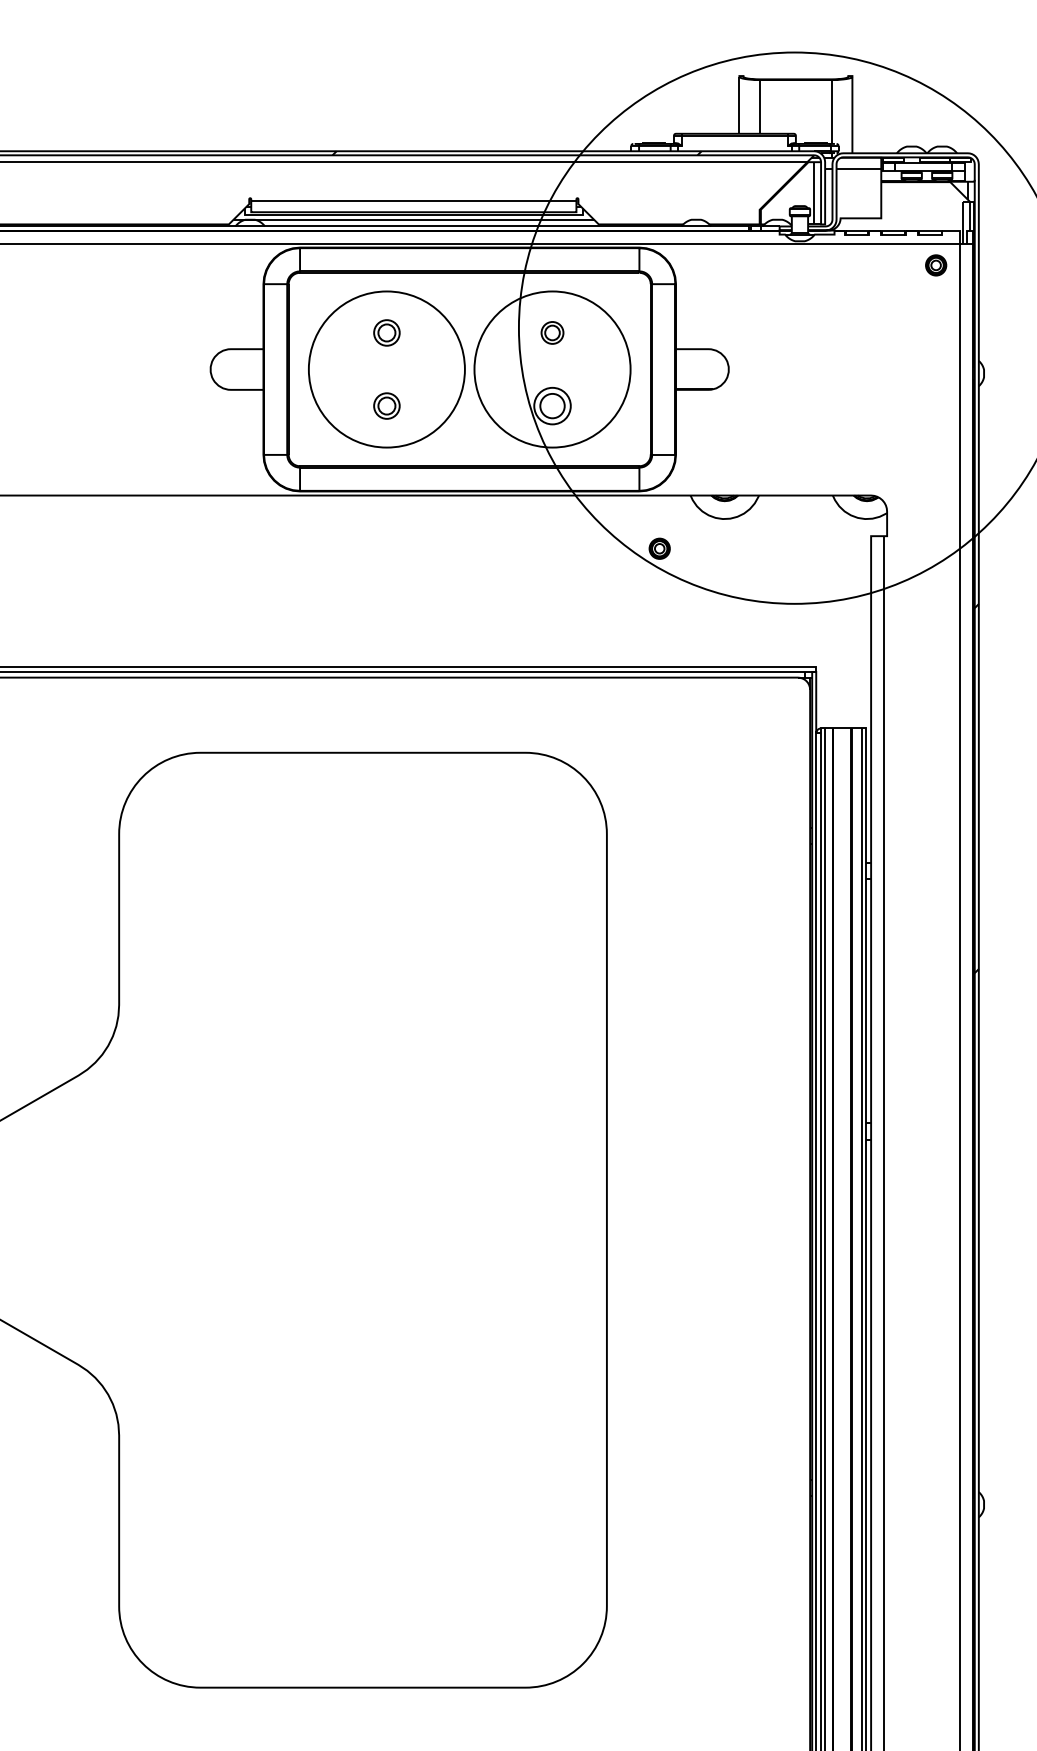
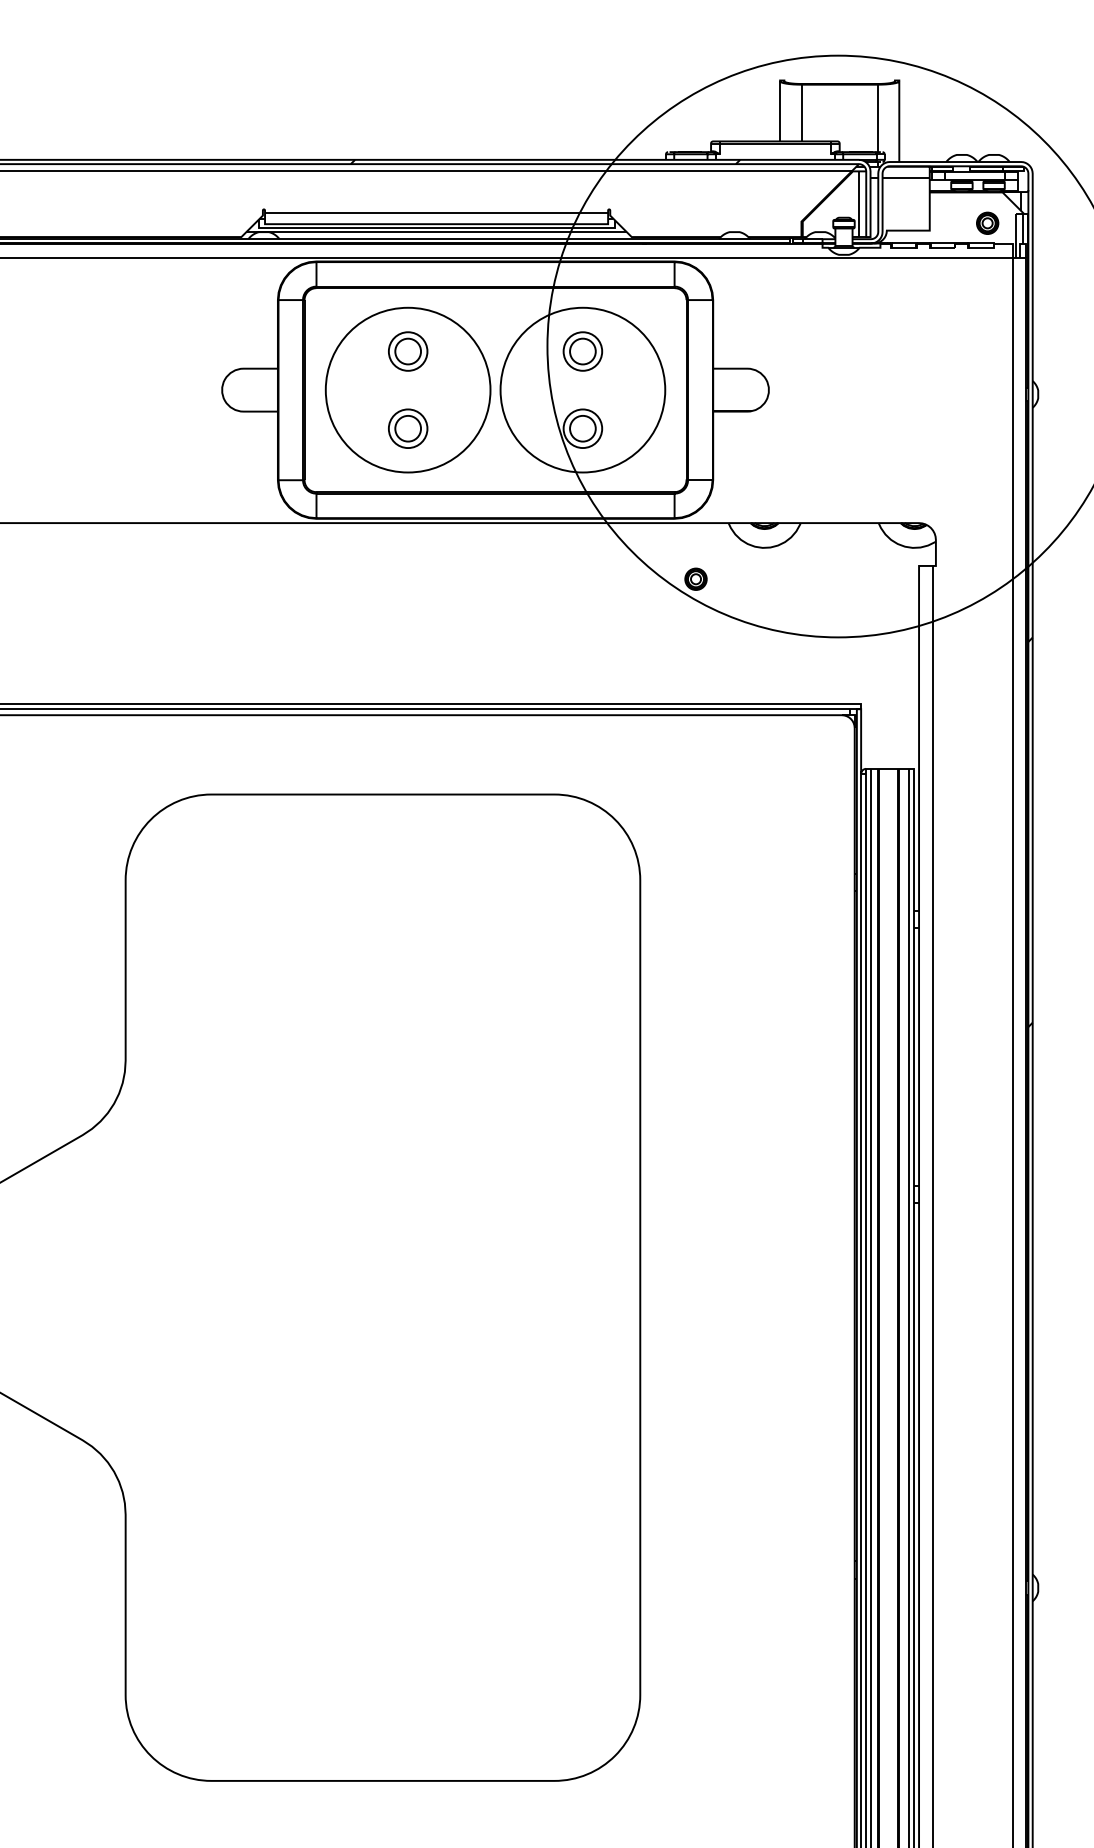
part: (936, 265) -> (988, 223), moved
part: (386, 332) -> (407, 351), size x1.43
part: (552, 332) -> (582, 351), size x1.67
part: (386, 405) -> (407, 428), size x1.43

